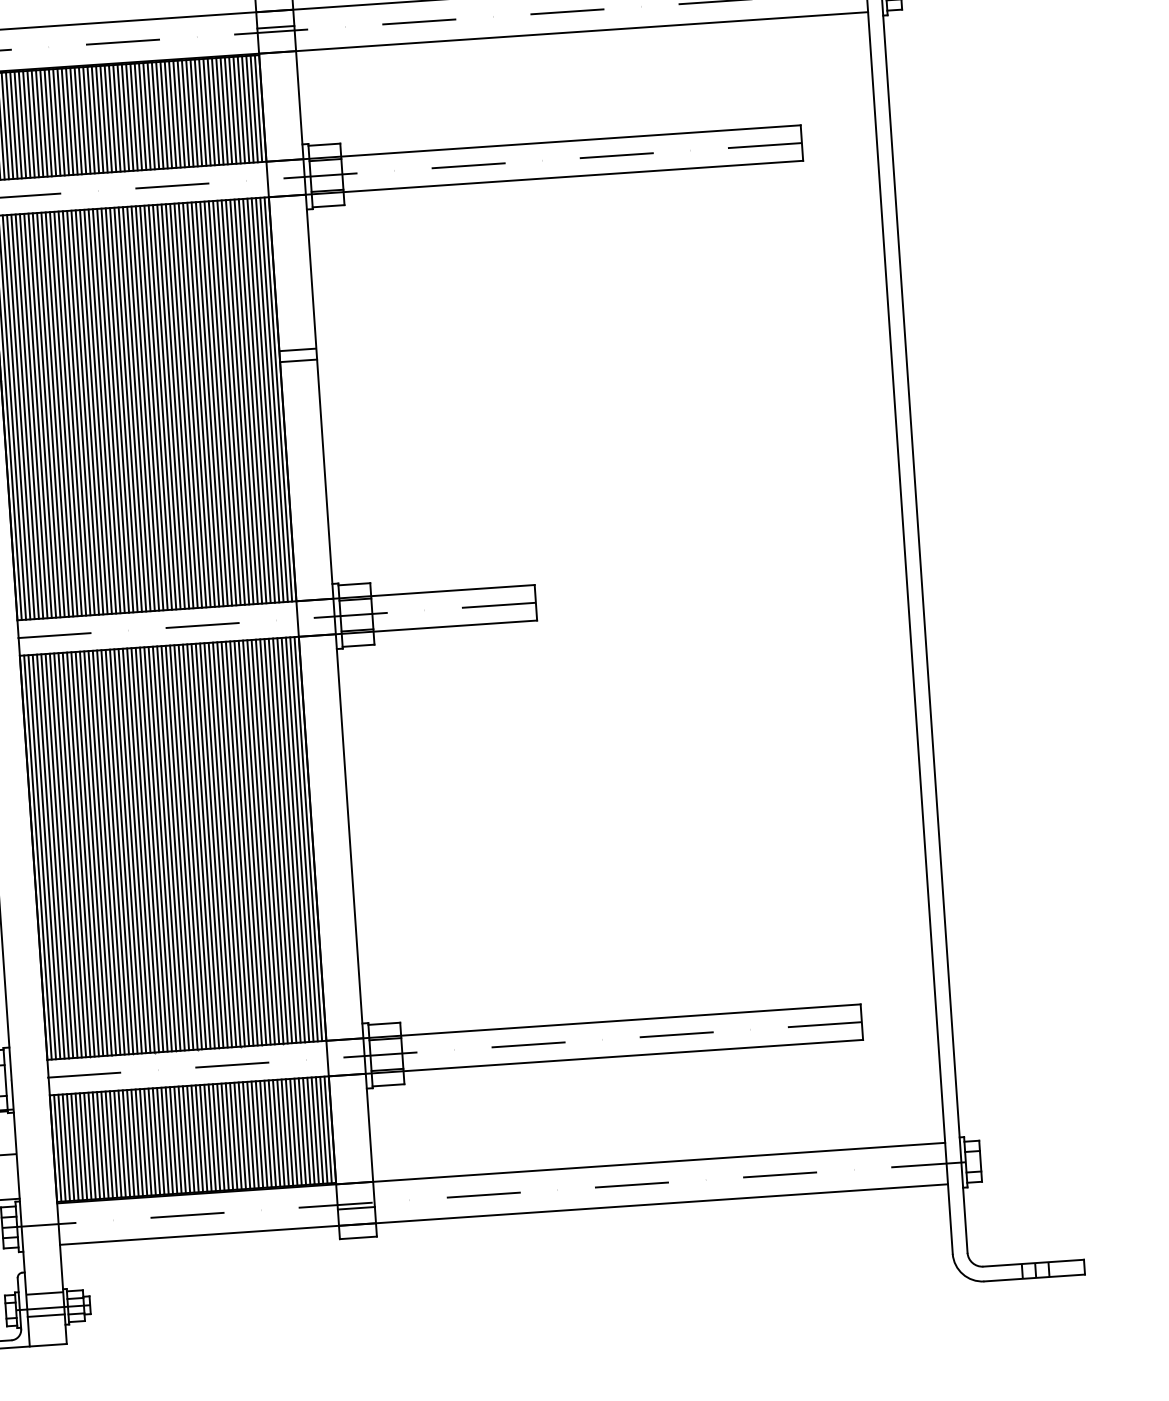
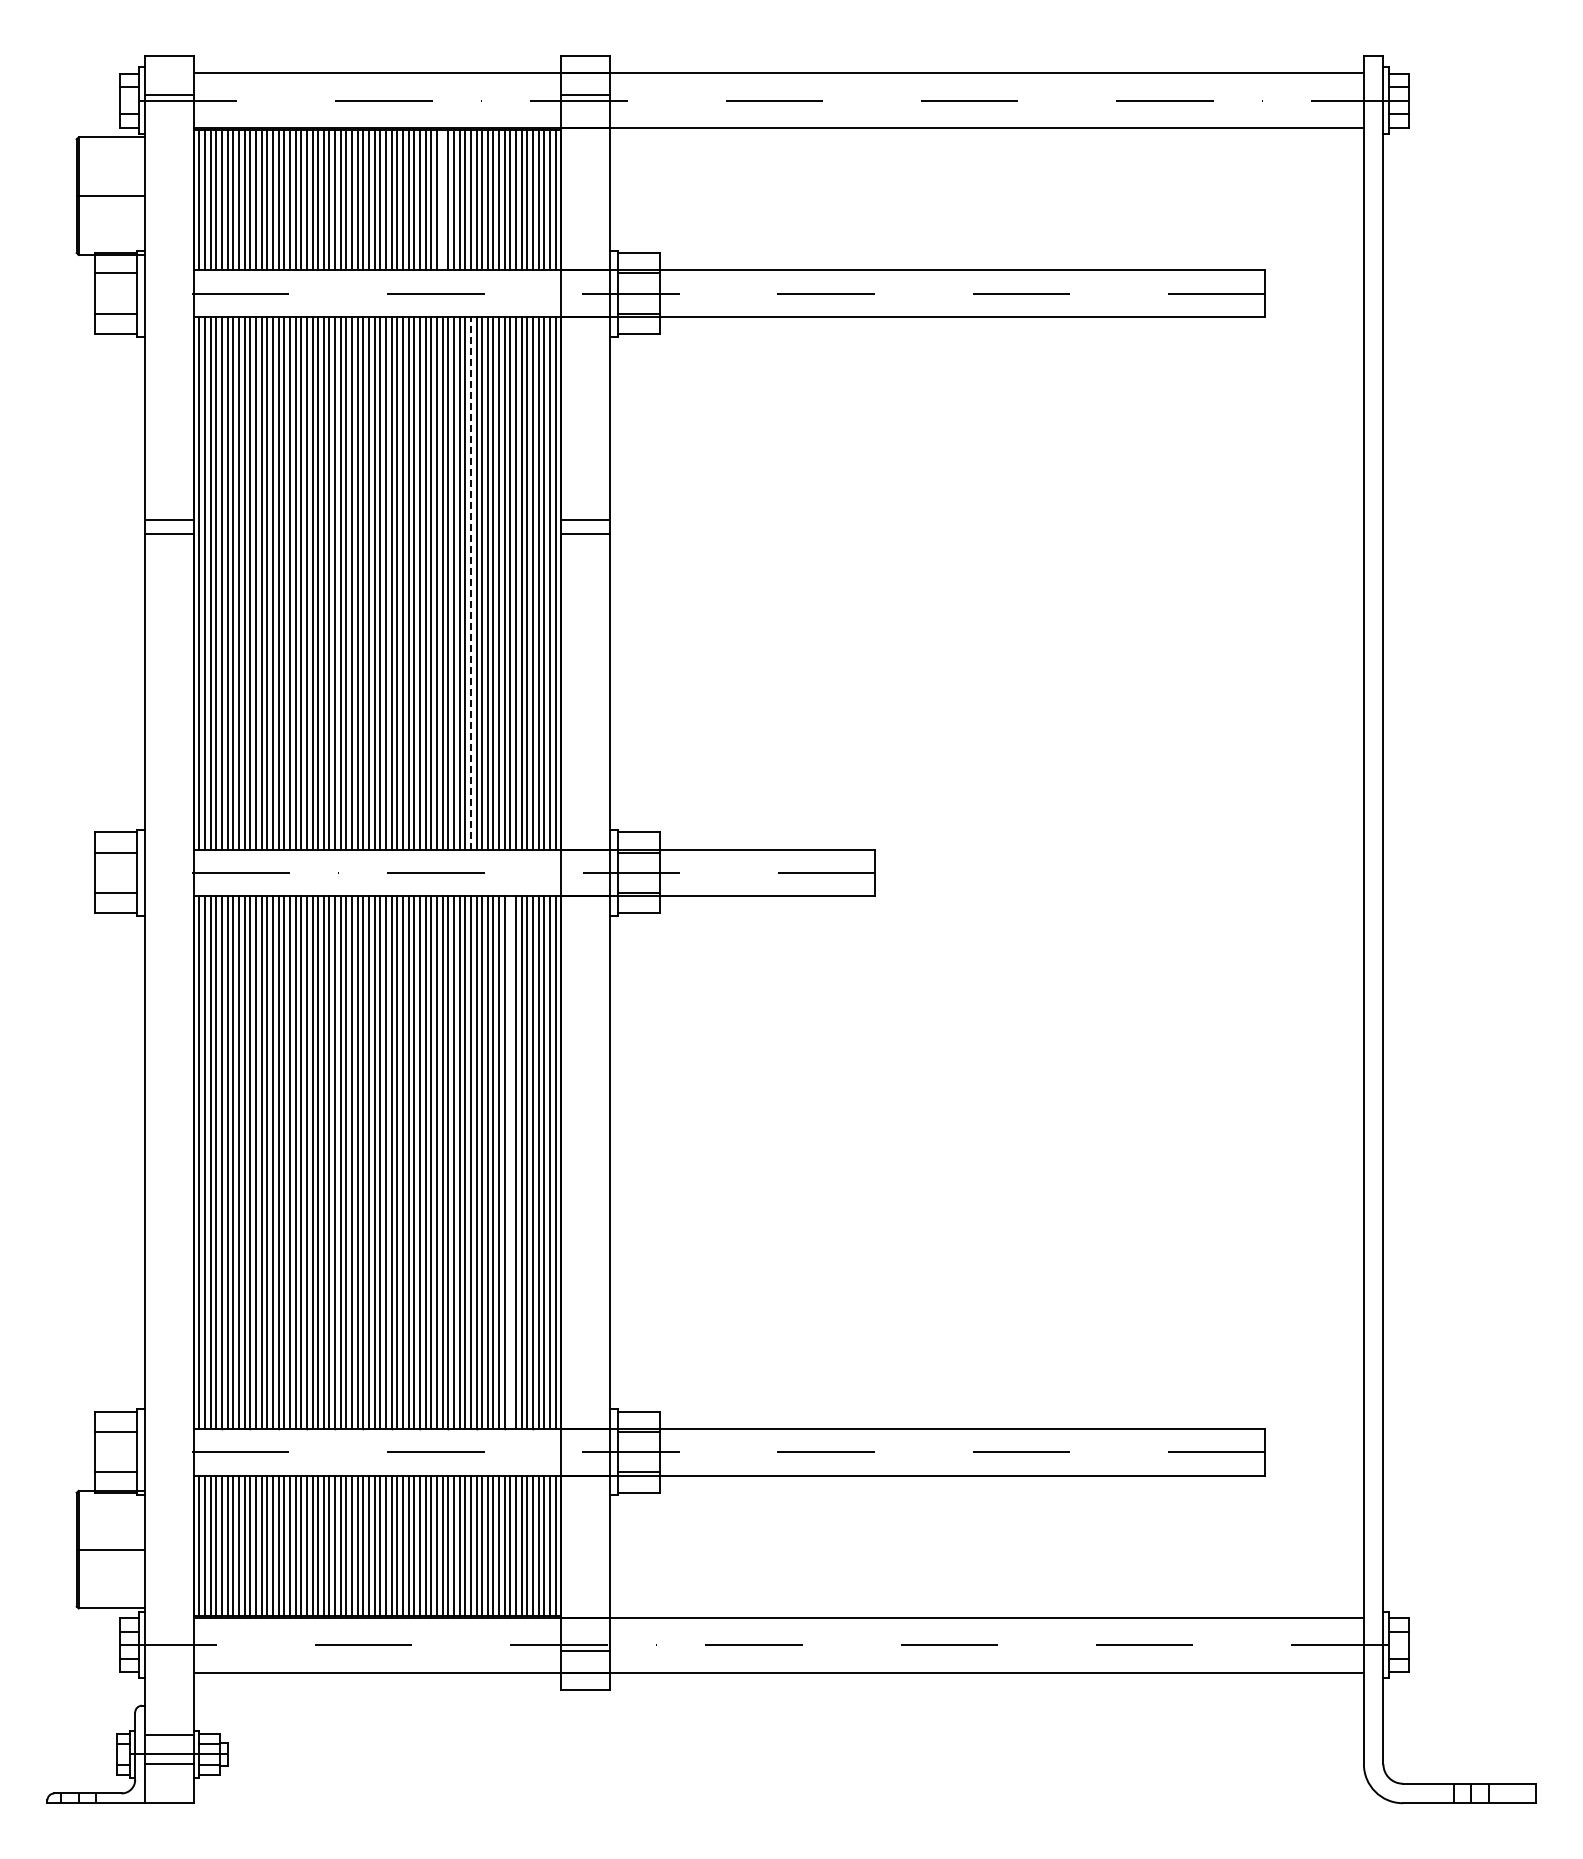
line: (172, 114) -> (442, 199), removed
line: (213, 403) -> (470, 582), solid -> dashed
line: (274, 841) -> (510, 1162), removed

